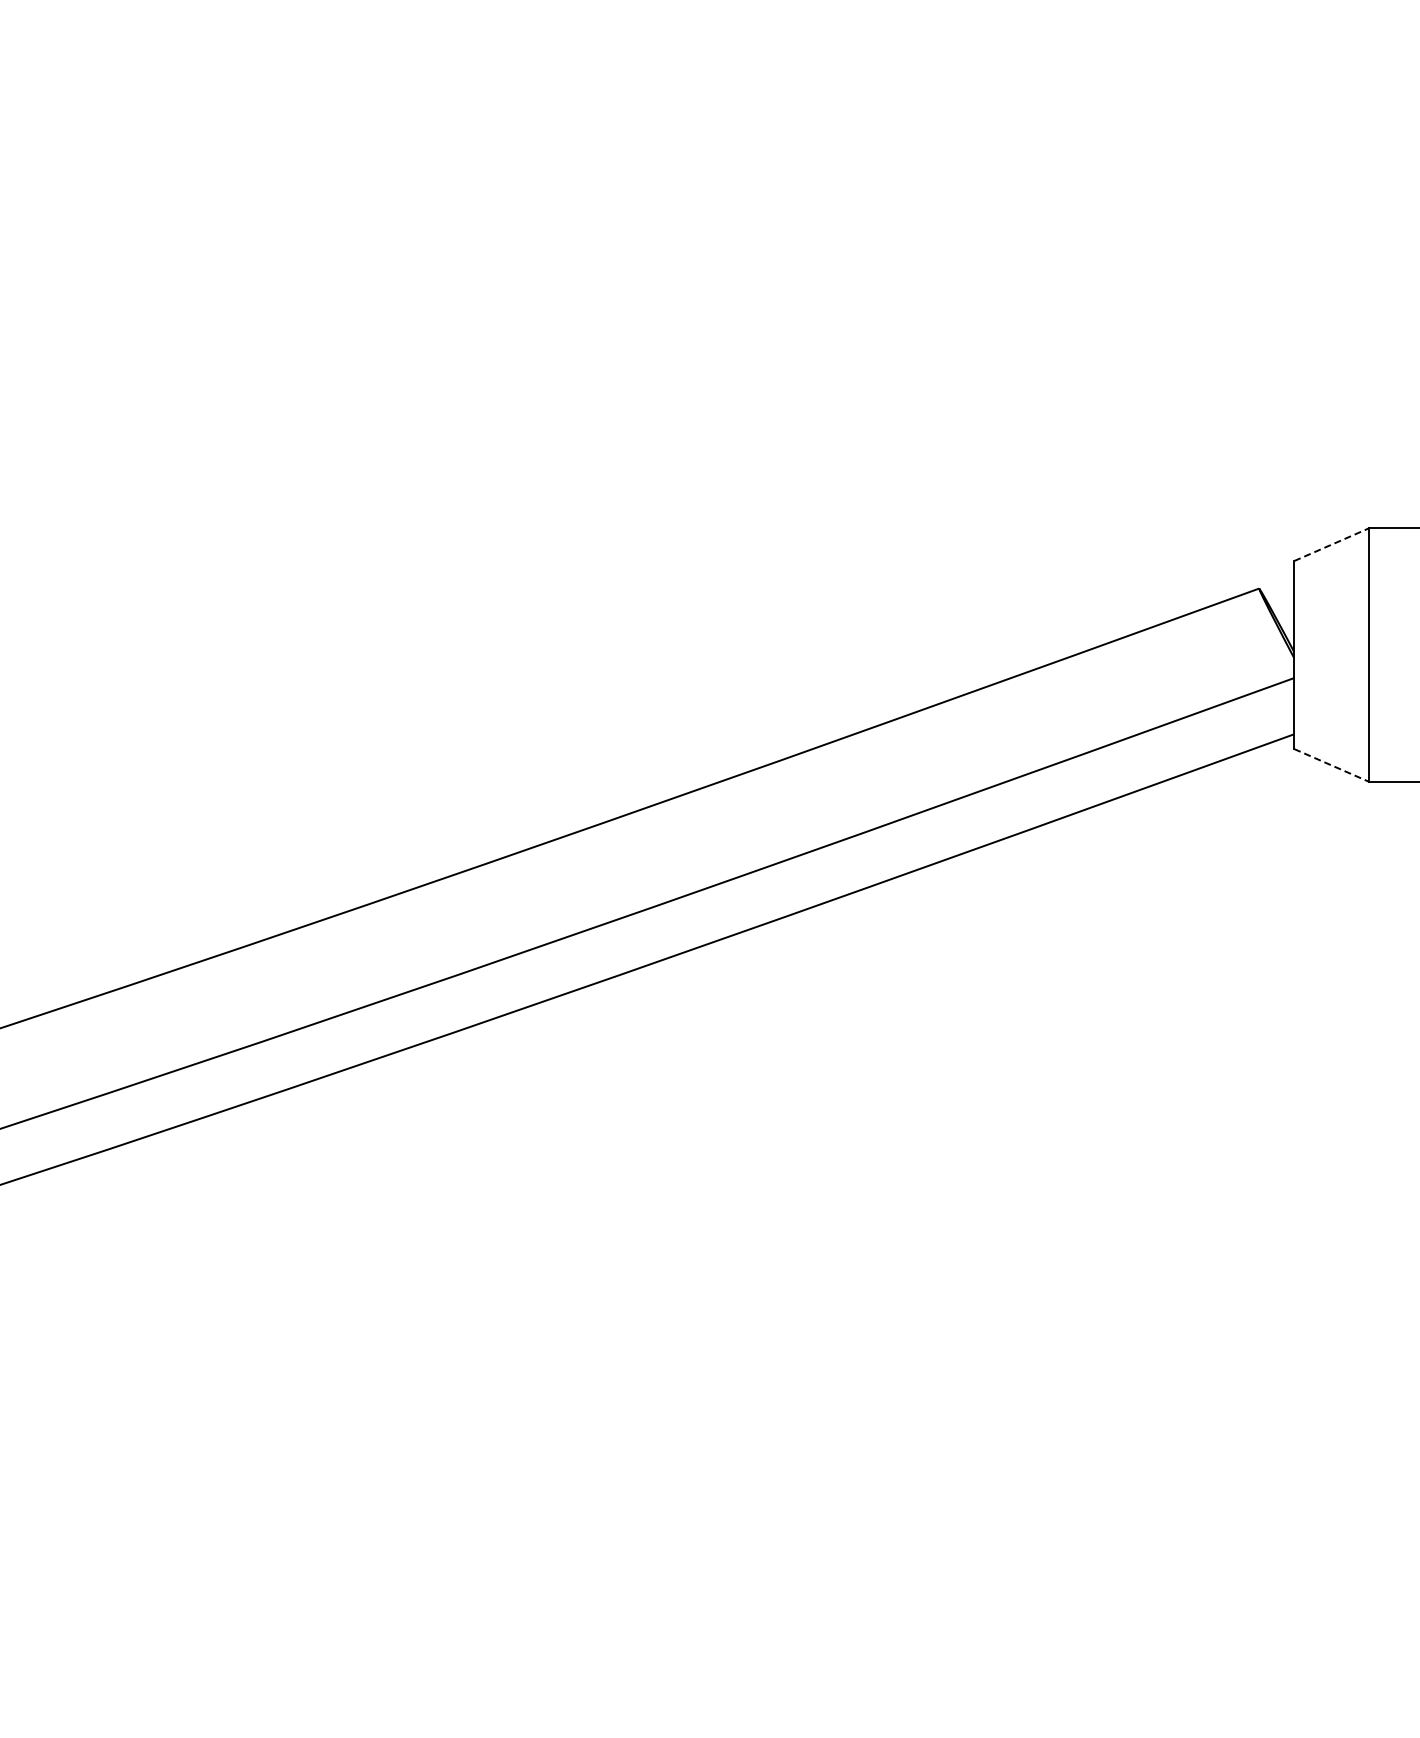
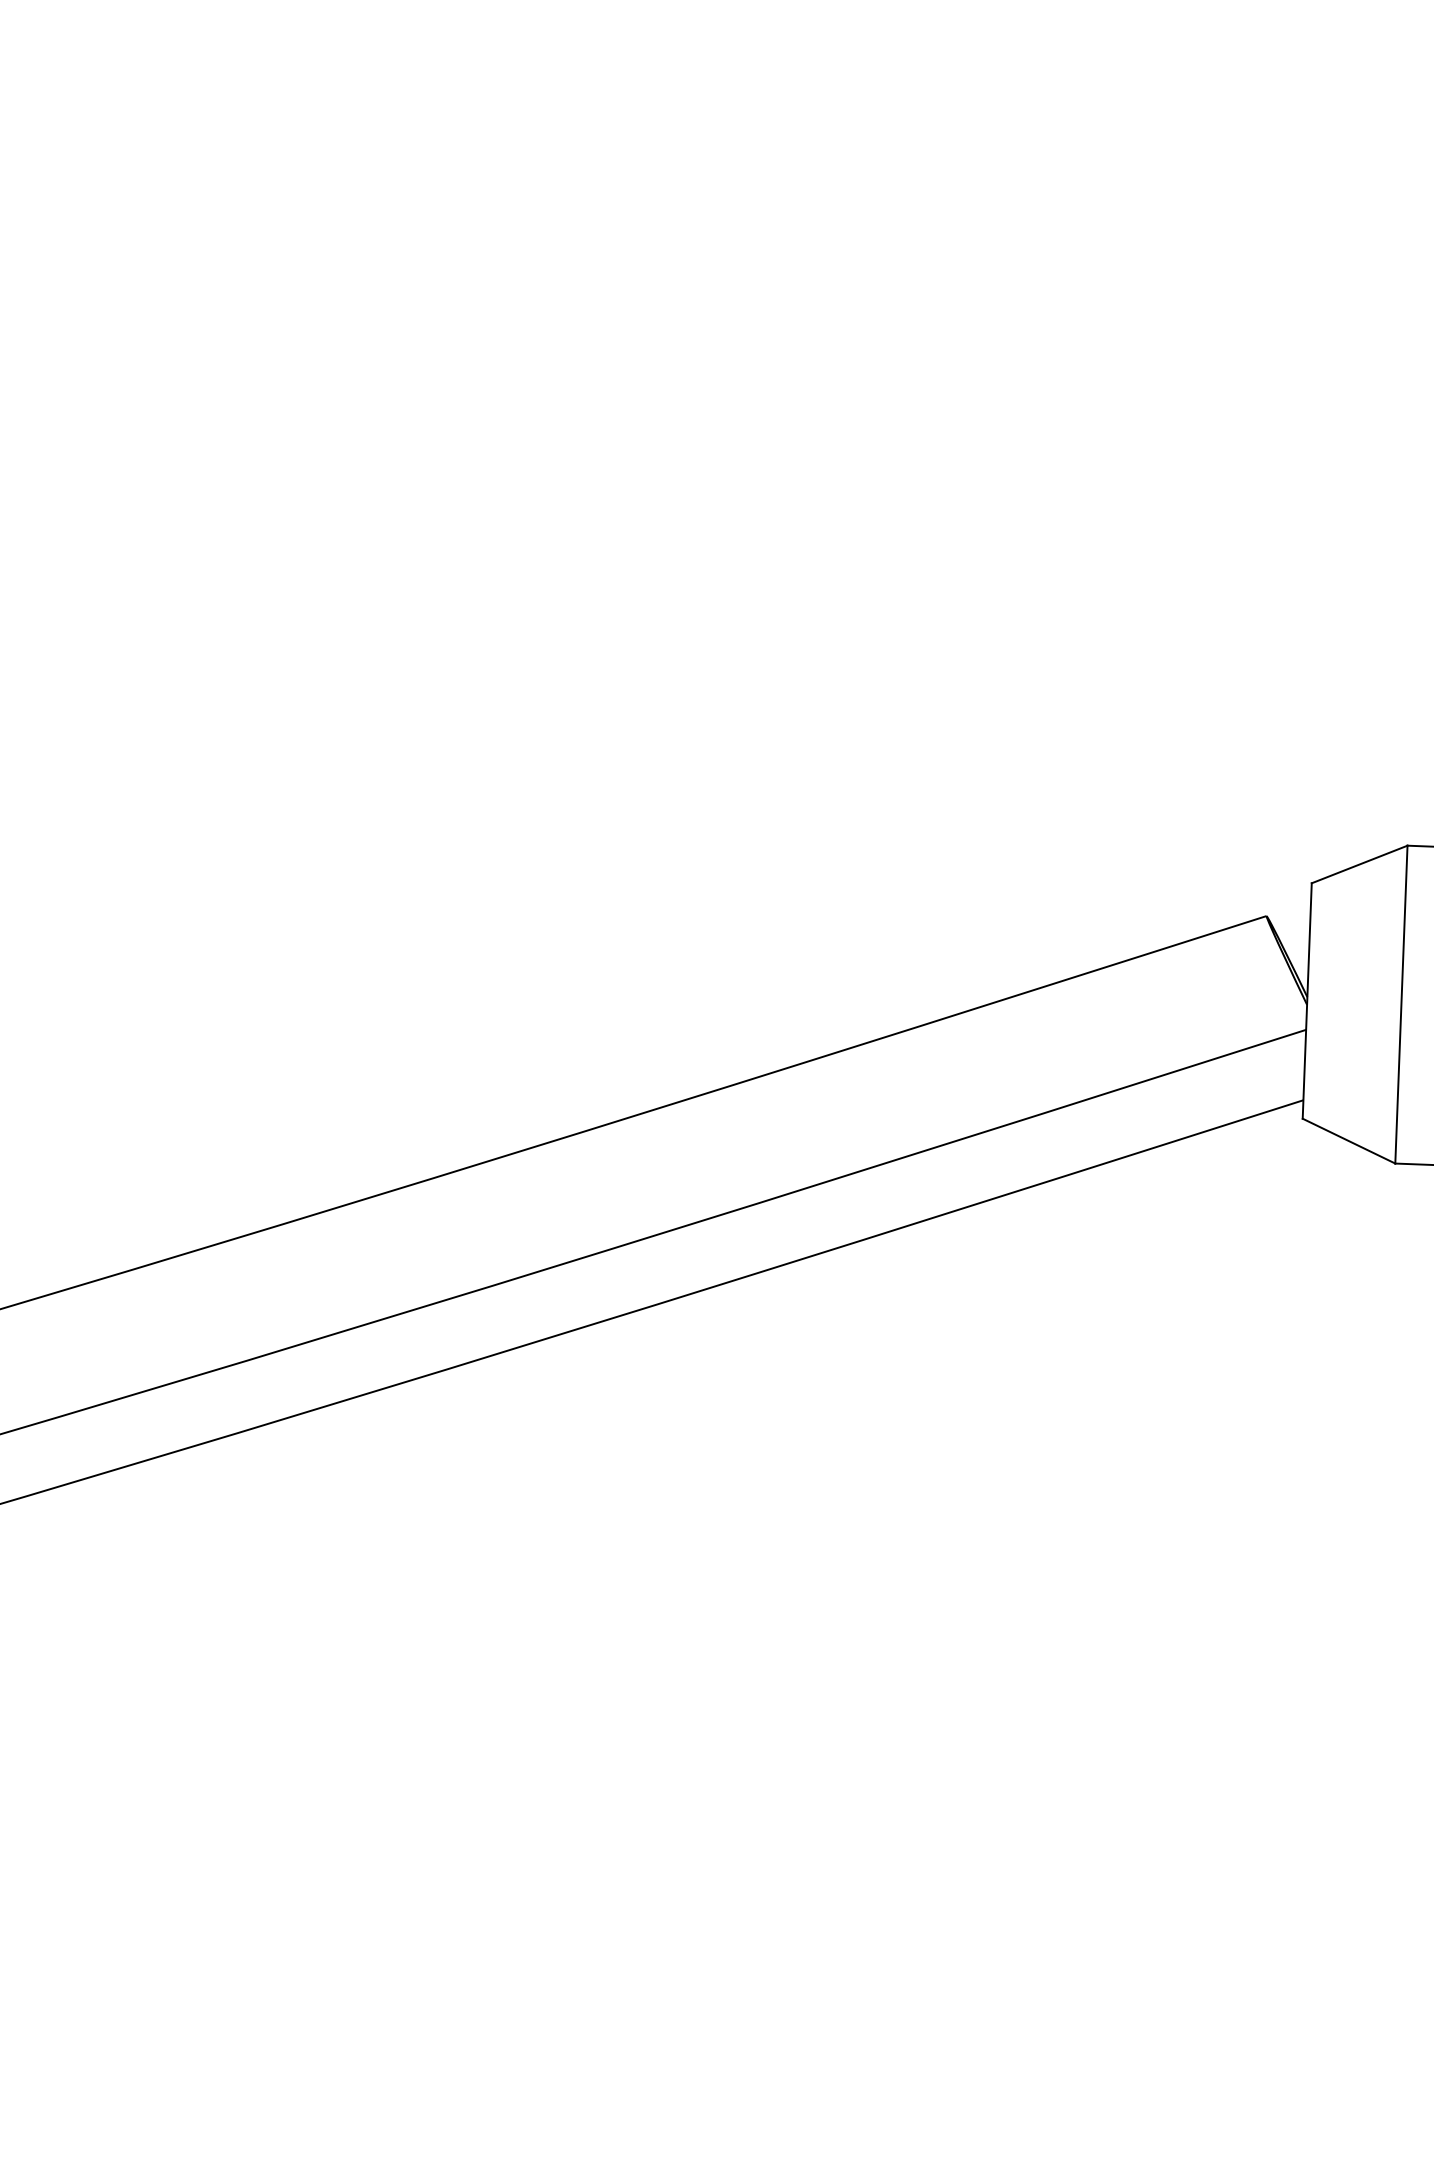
line: (1332, 544) -> (1360, 864), dashed -> solid
line: (1332, 765) -> (1349, 1141), dashed -> solid

